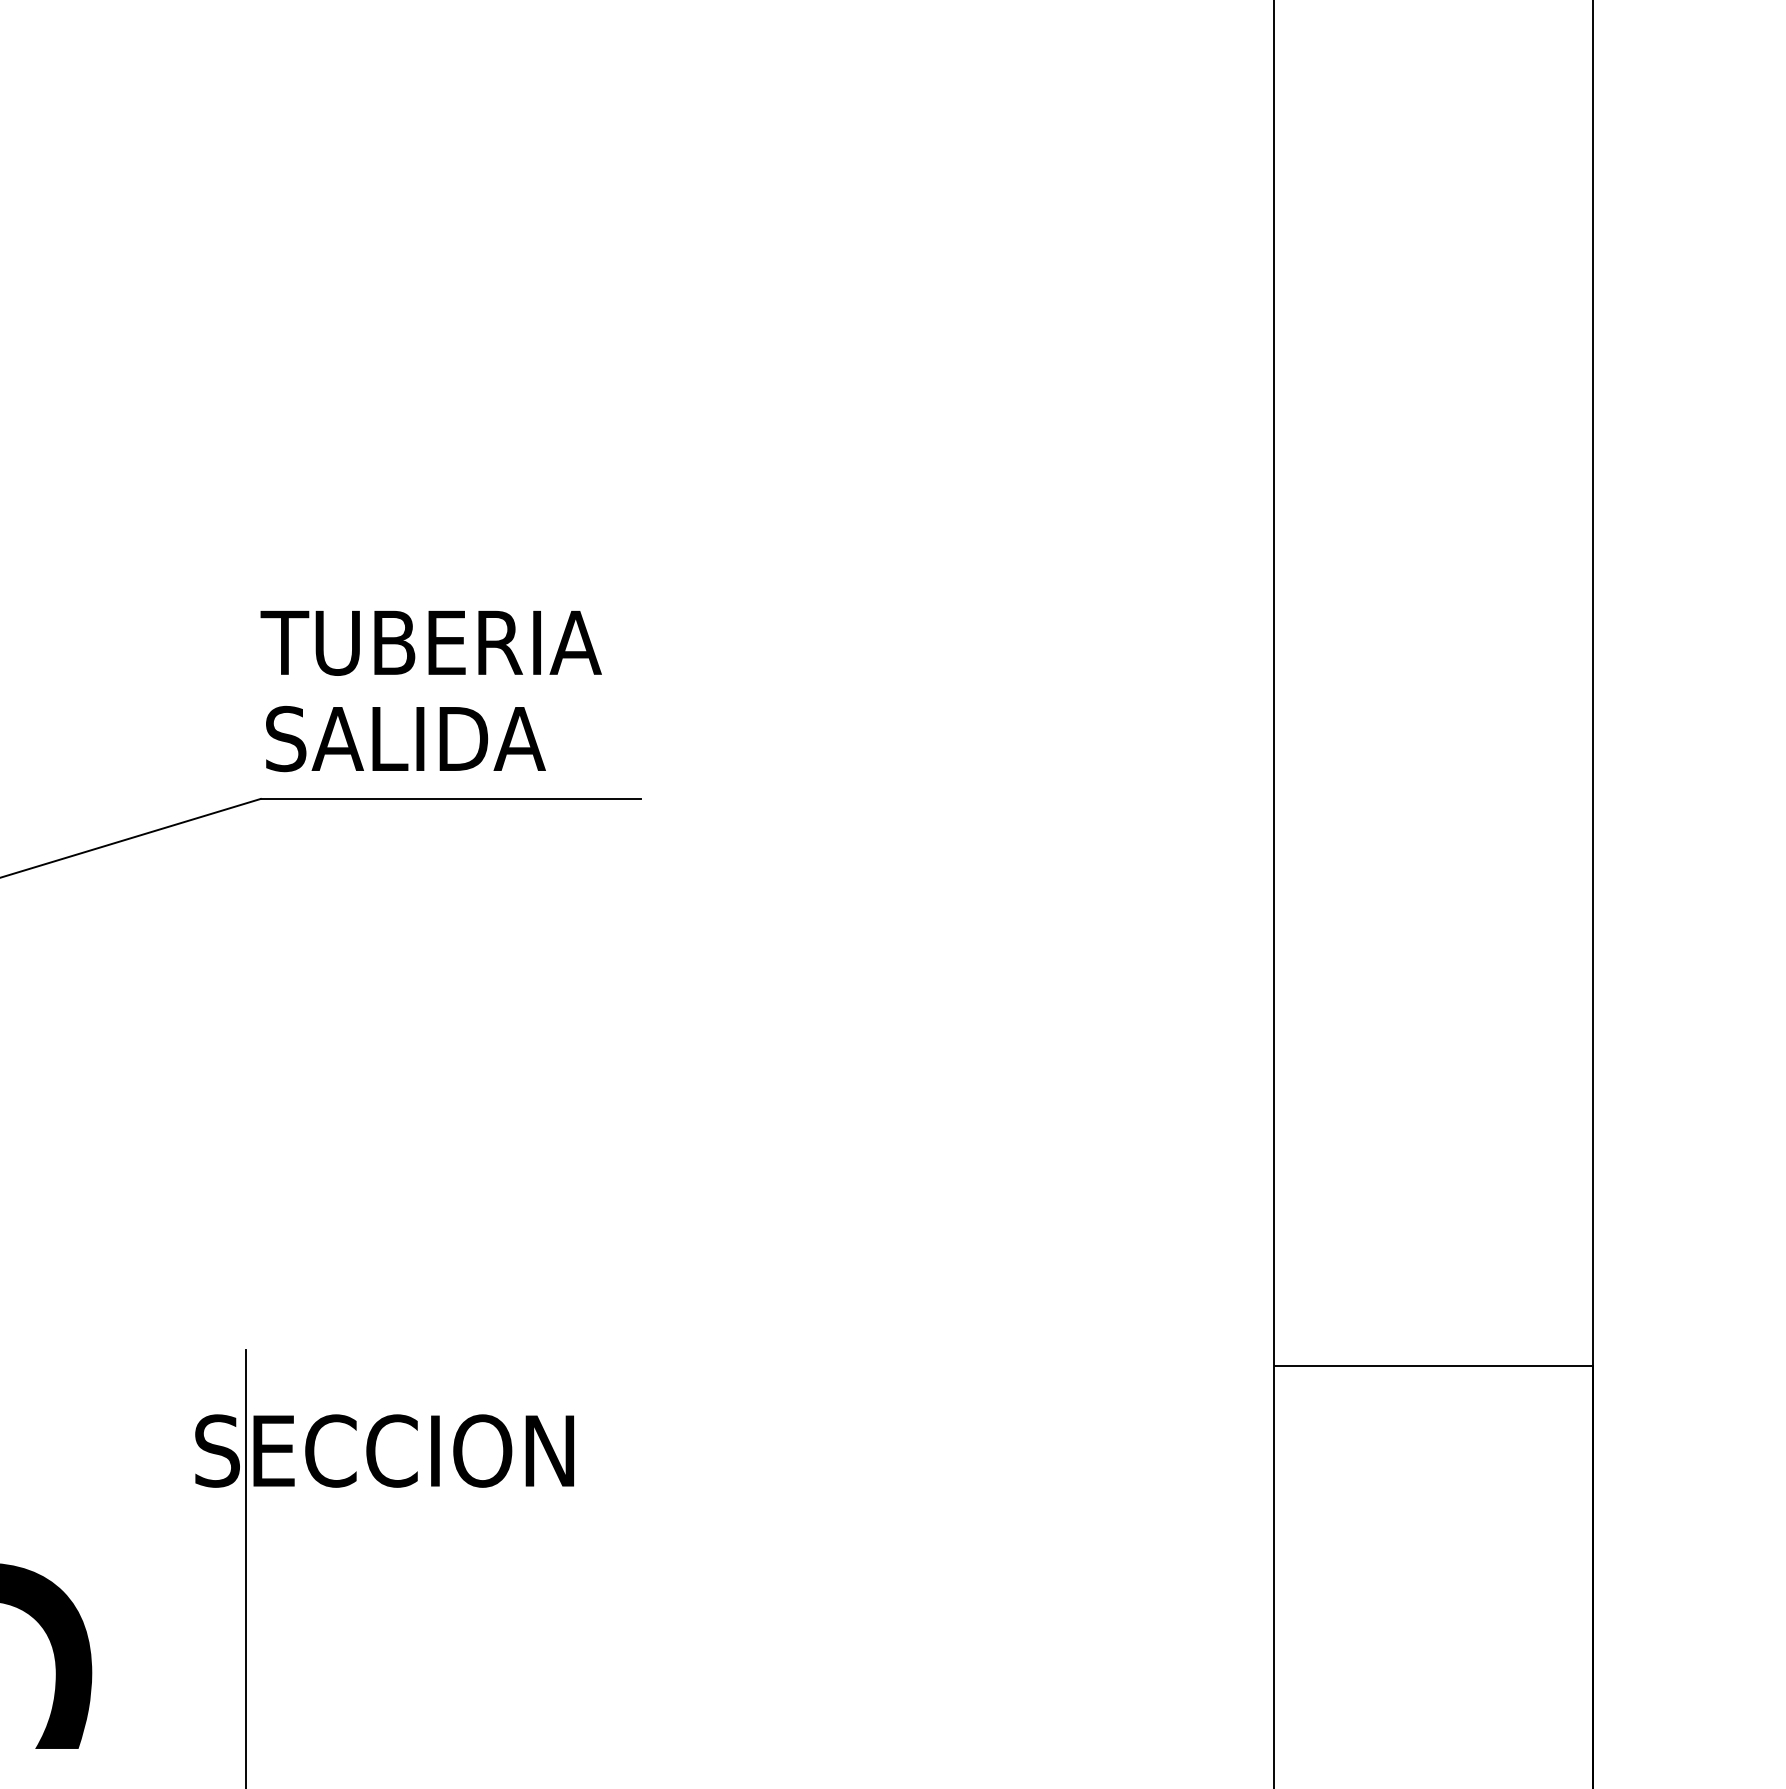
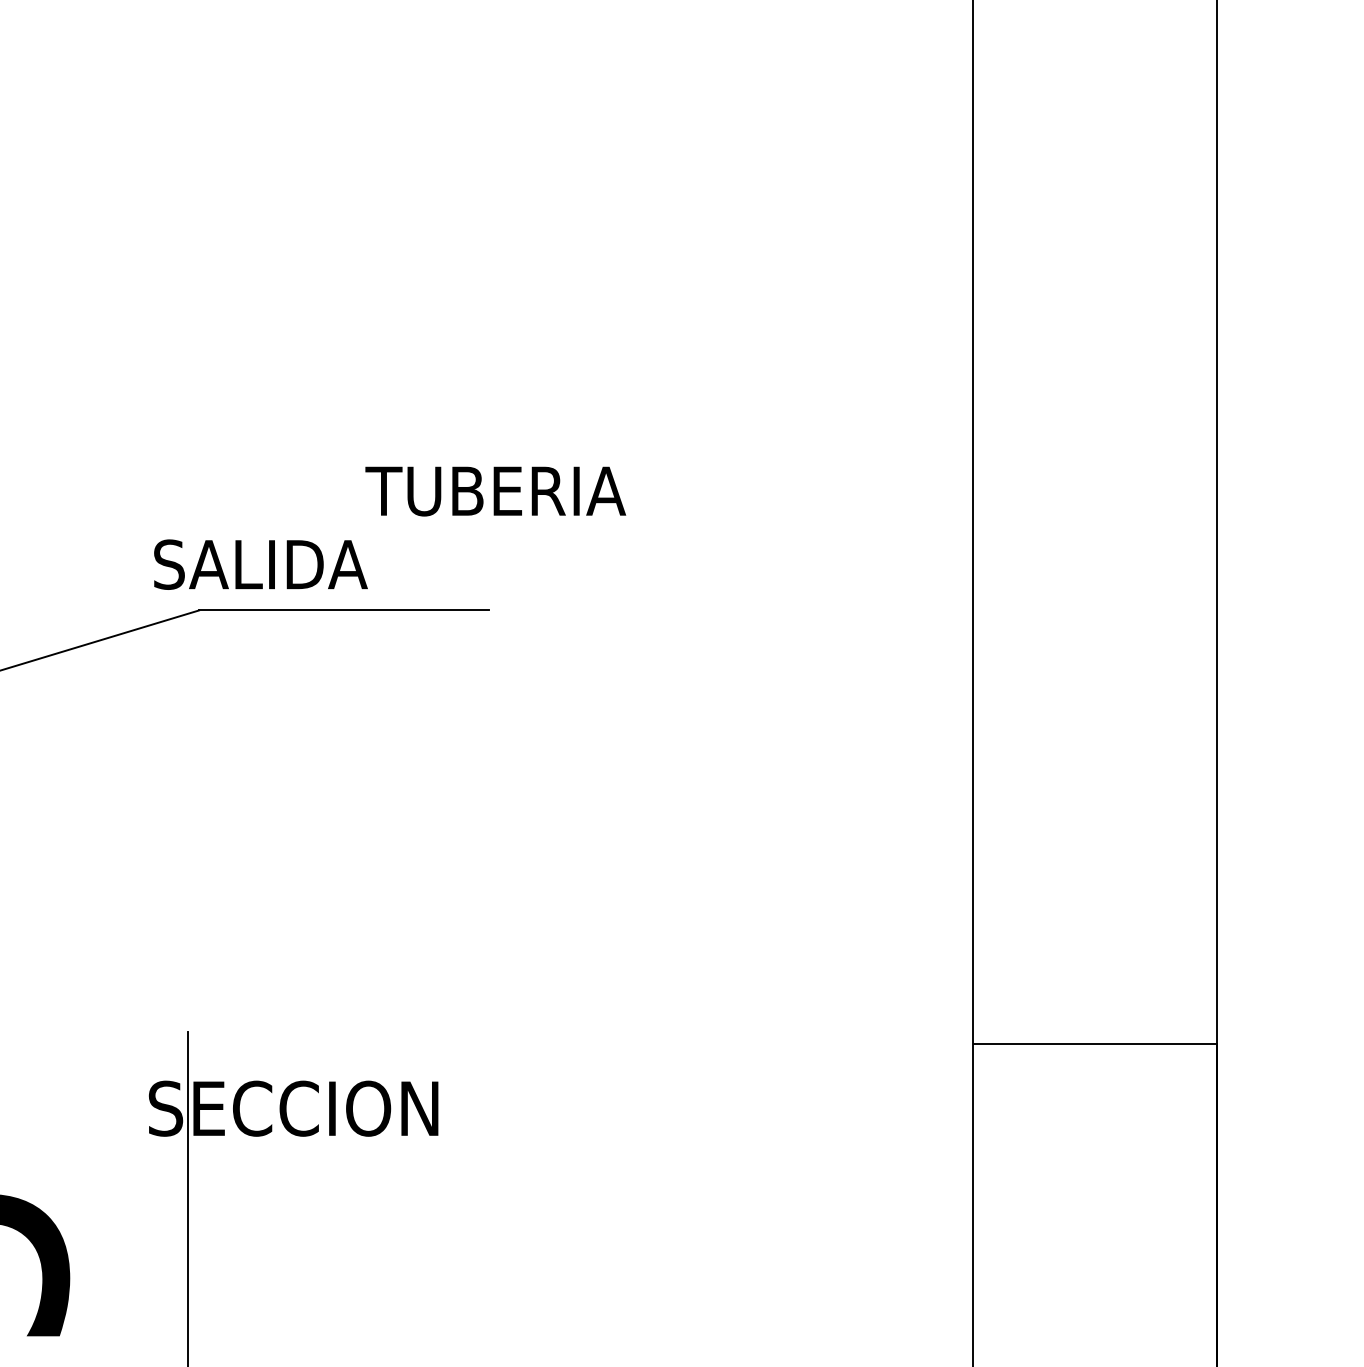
text: (430, 643) -> (495, 491), moved
text: (405, 739) -> (260, 565), moved

